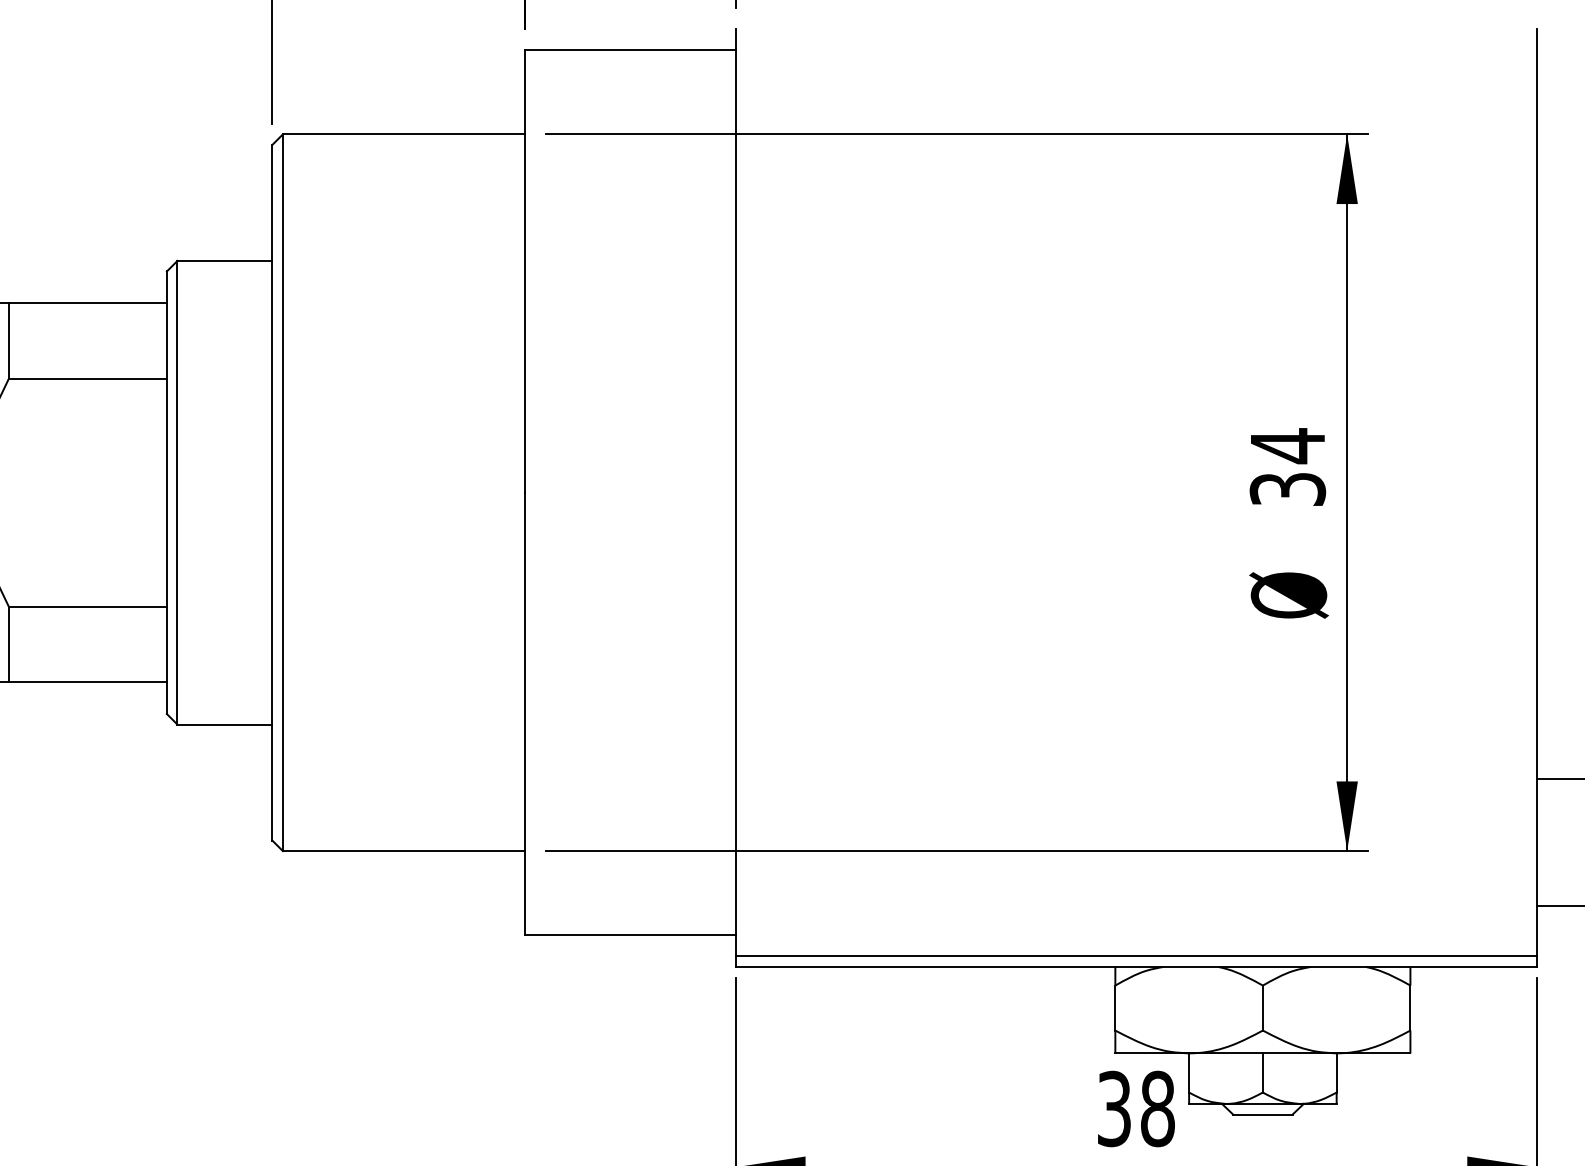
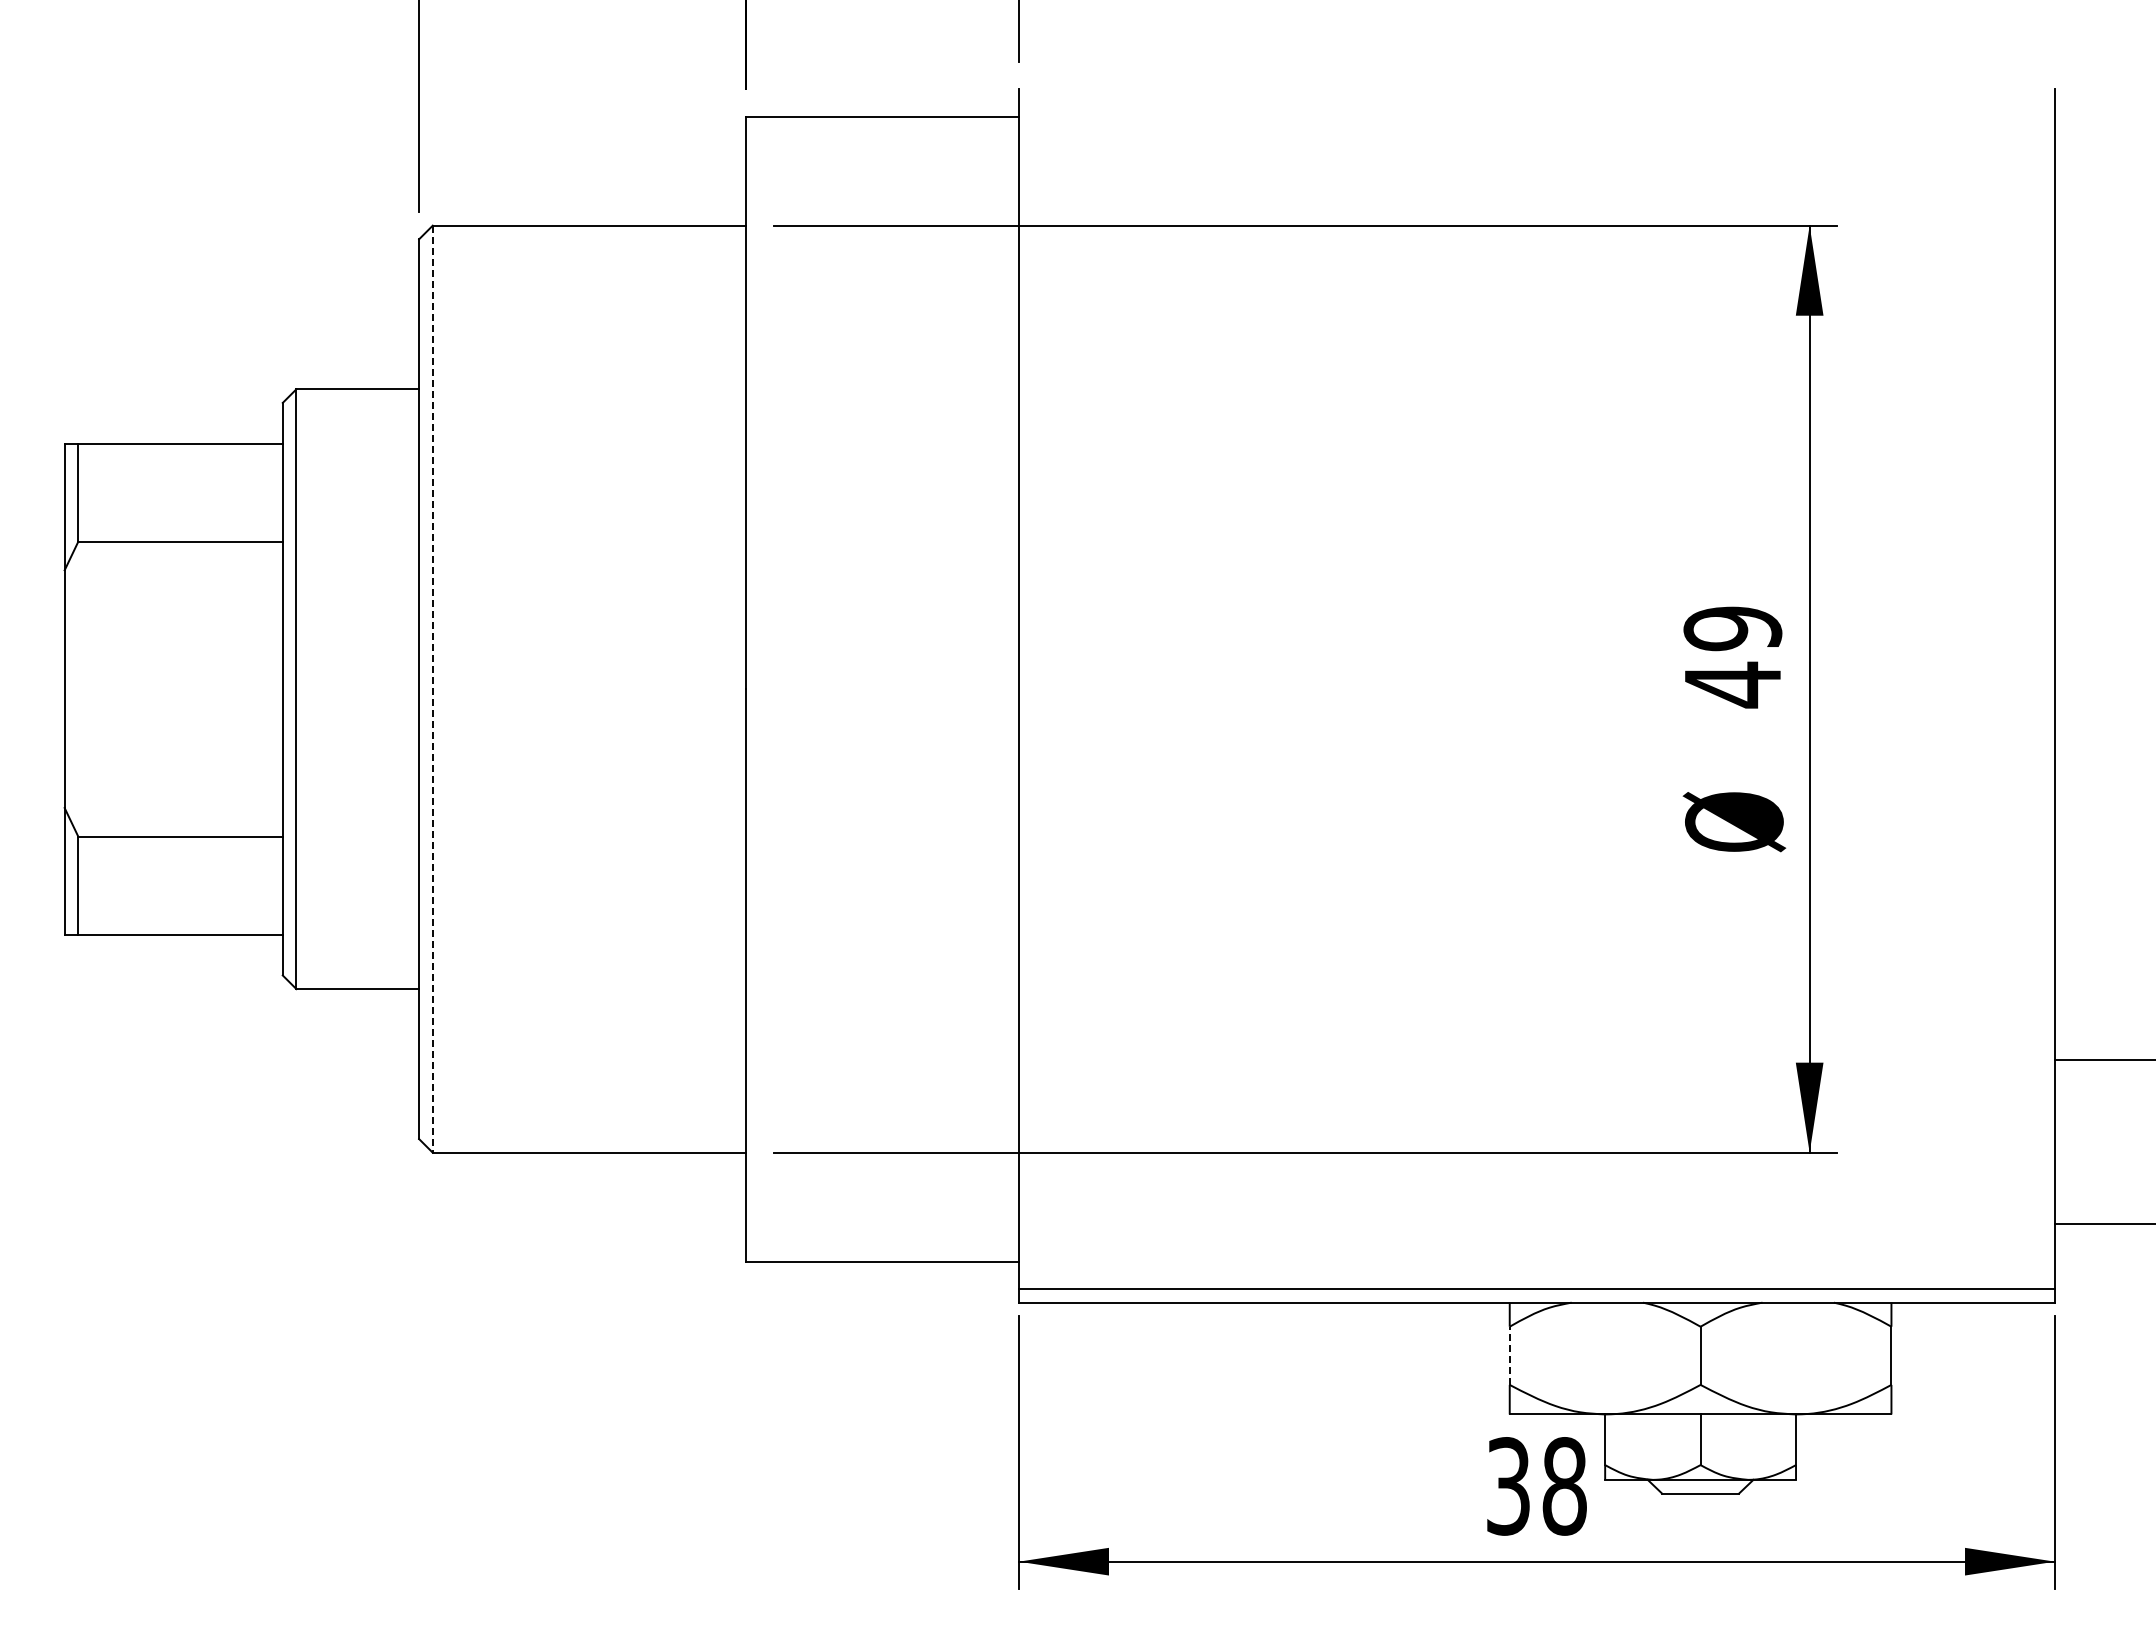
text: (1287, 467) -> (1732, 656), 34 -> 49
line: (282, 492) -> (432, 689), solid -> dashed
line: (1115, 1007) -> (1509, 1355), solid -> dashed

